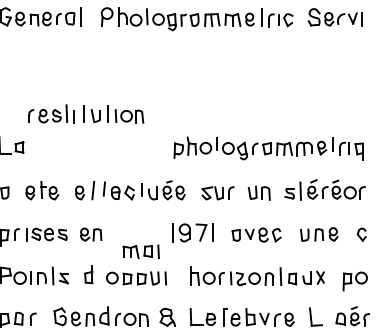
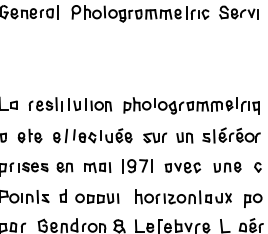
part: (84, 114) -> (69, 104), moved
part: (141, 251) -> (97, 167), moved

